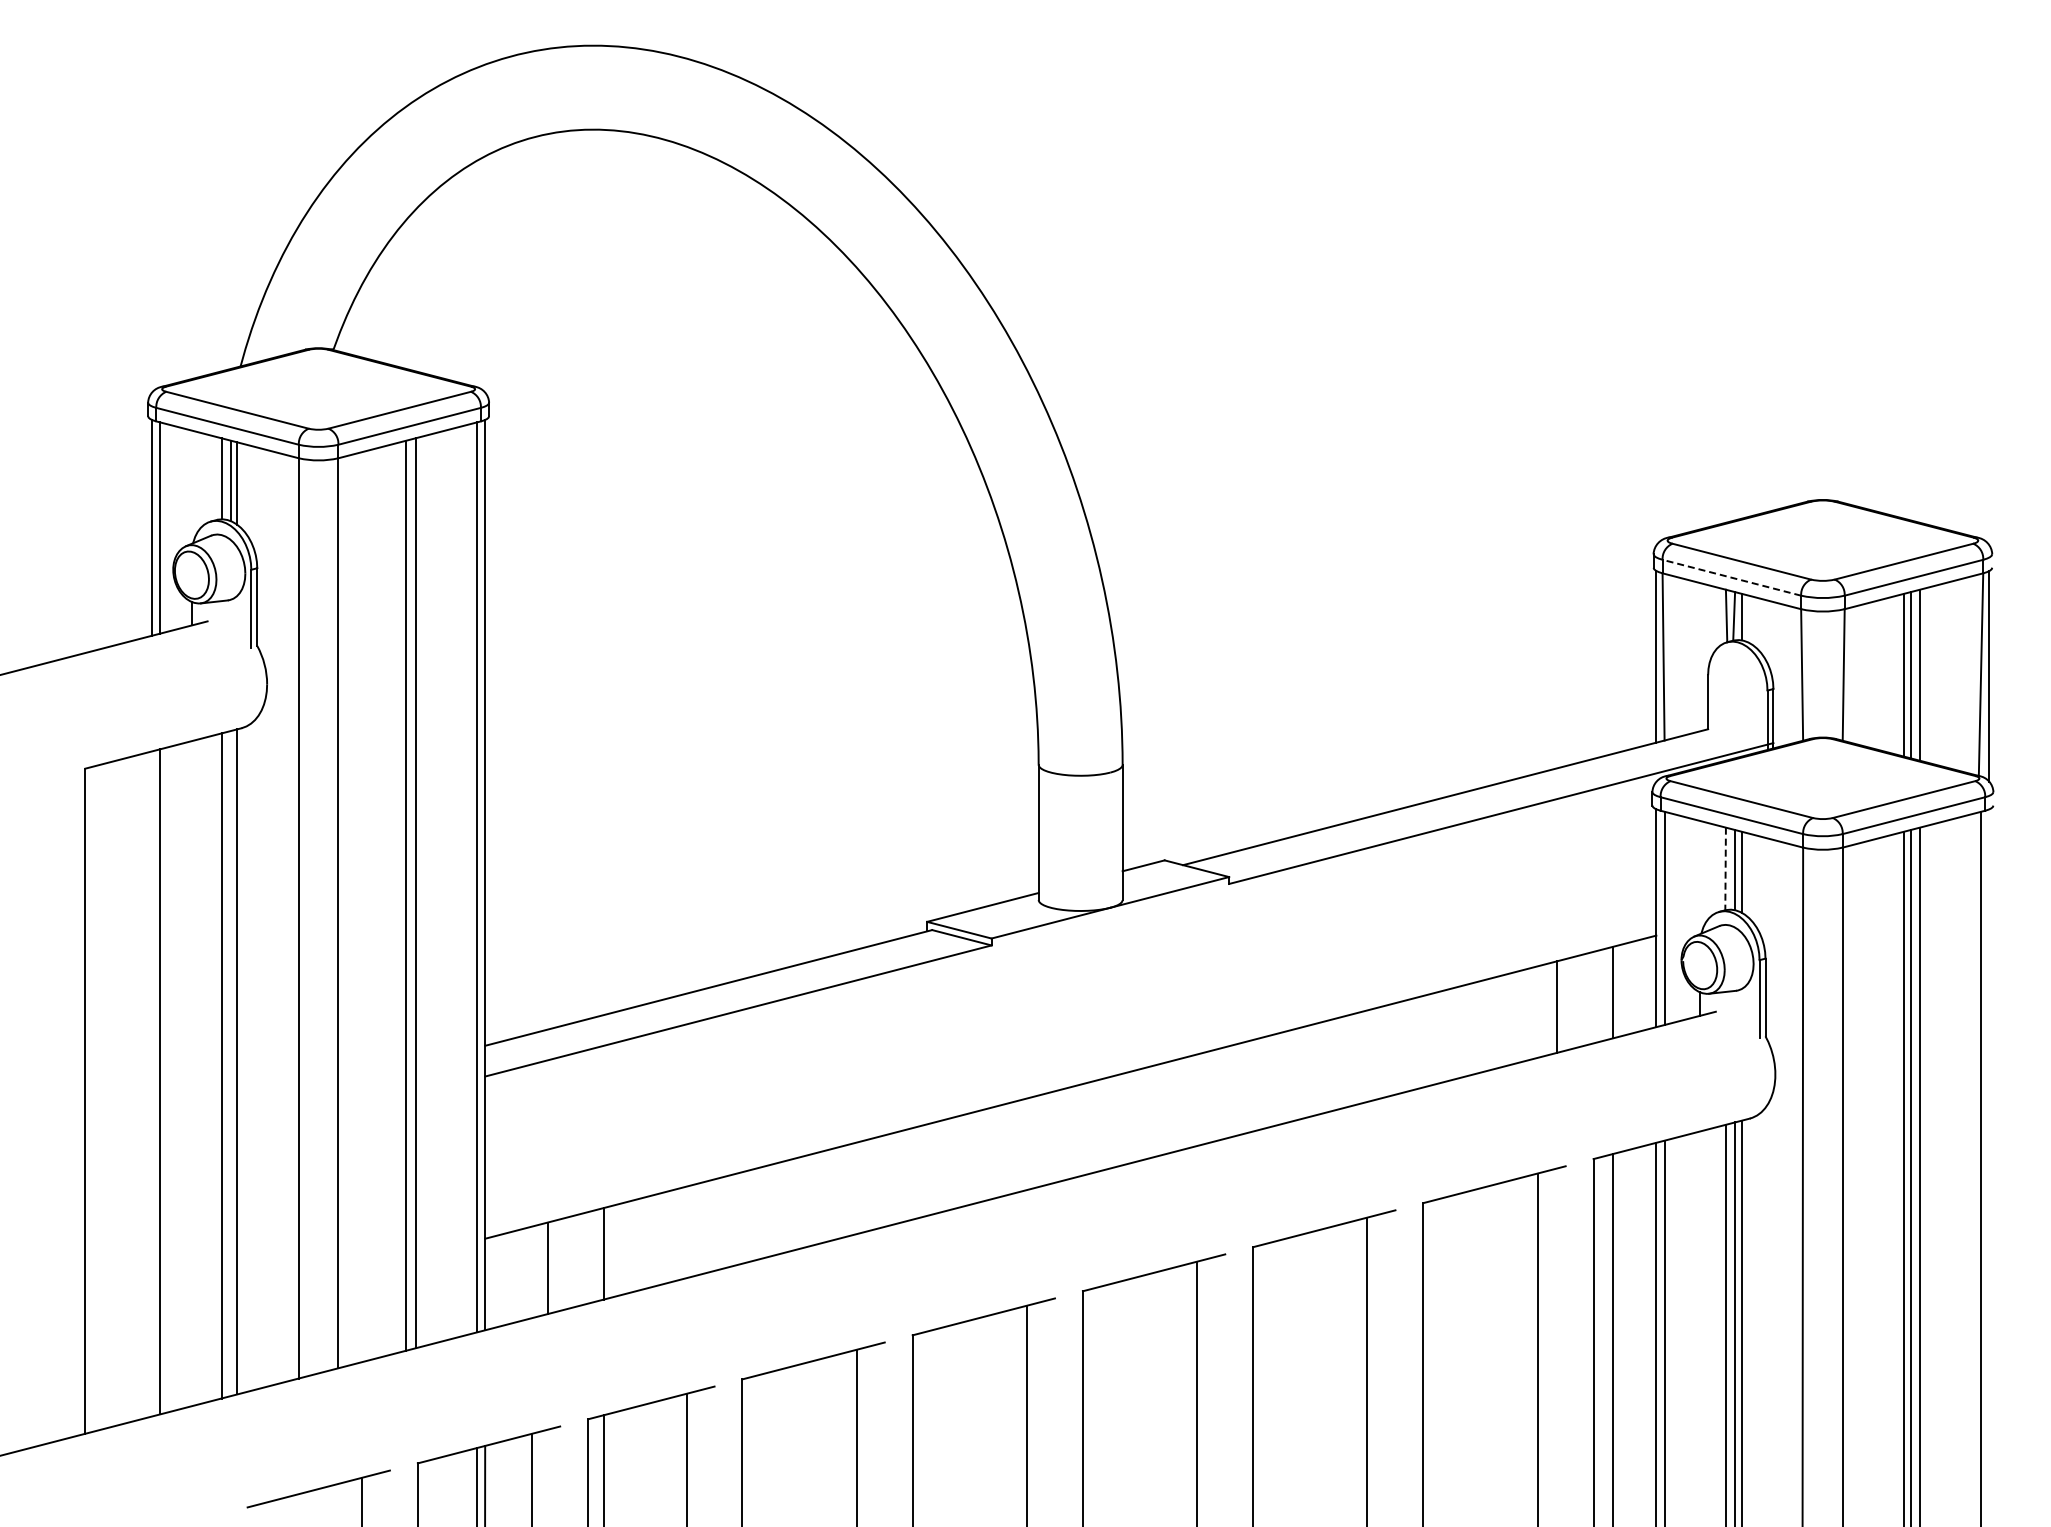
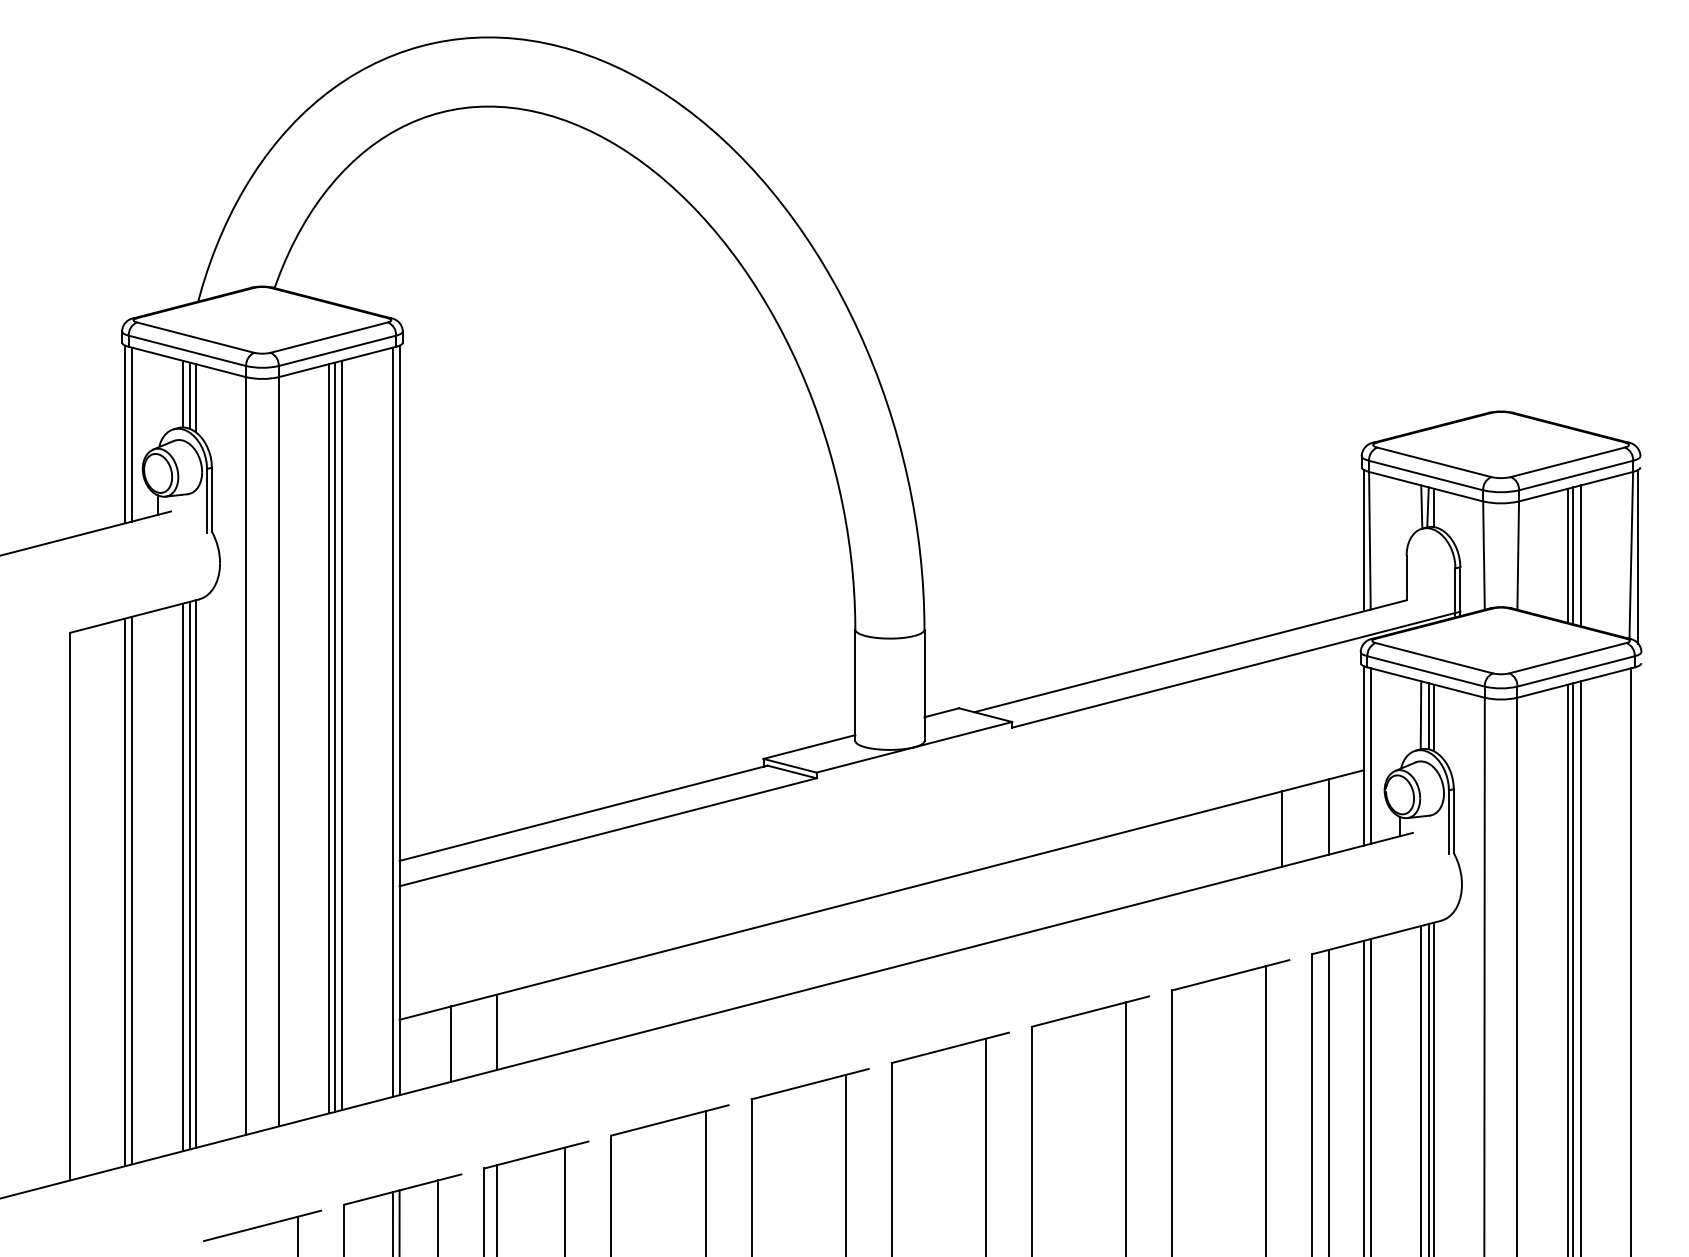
line: (1731, 577) -> (1425, 475), dashed -> solid
line: (1725, 869) -> (1420, 715), dashed -> solid
line: (399, 897) -> (329, 738), added
line: (230, 1063) -> (189, 875), added
line: (152, 1083) -> (125, 891), added

